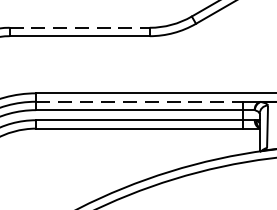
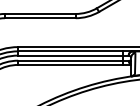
line: (80, 26) -> (40, 13), dashed -> solid
line: (139, 102) -> (70, 51), dashed -> solid

